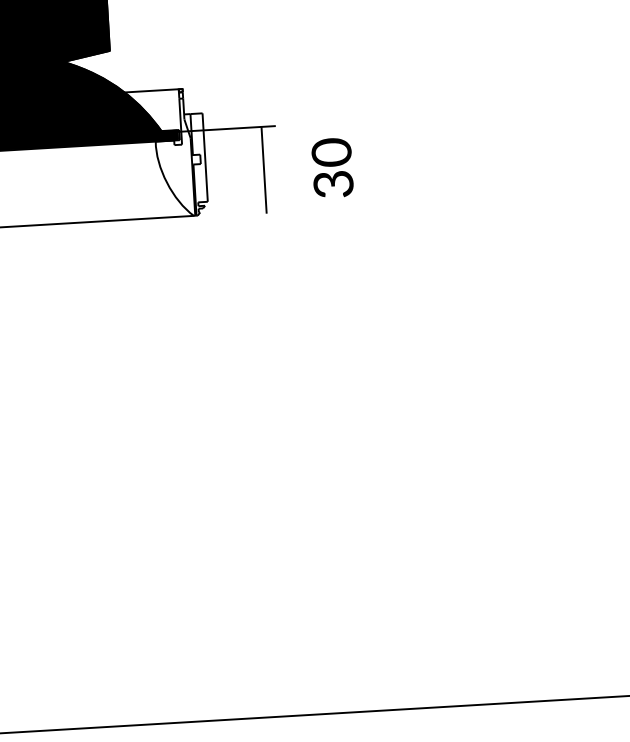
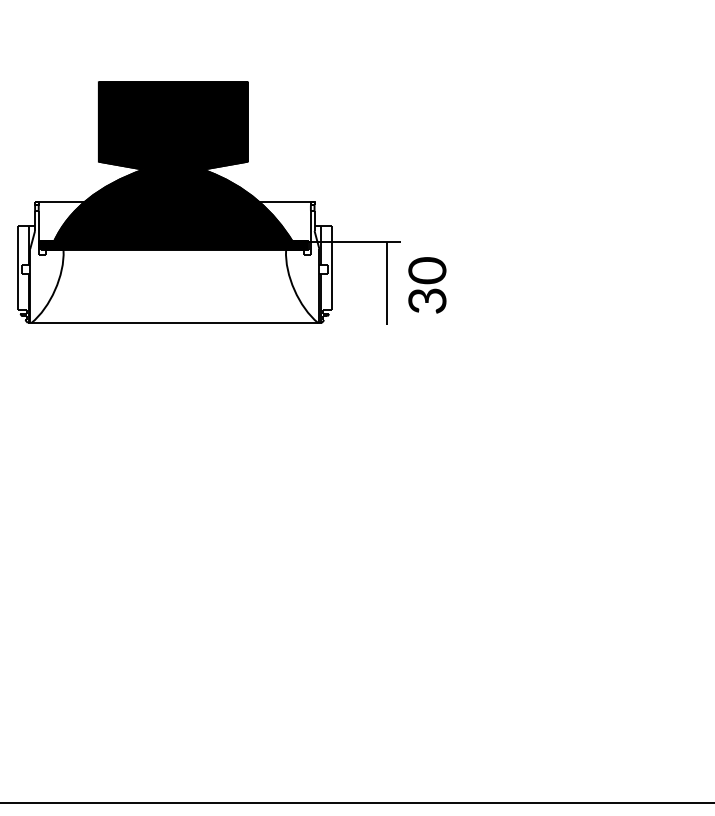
text: (332, 168) -> (427, 285), moved

